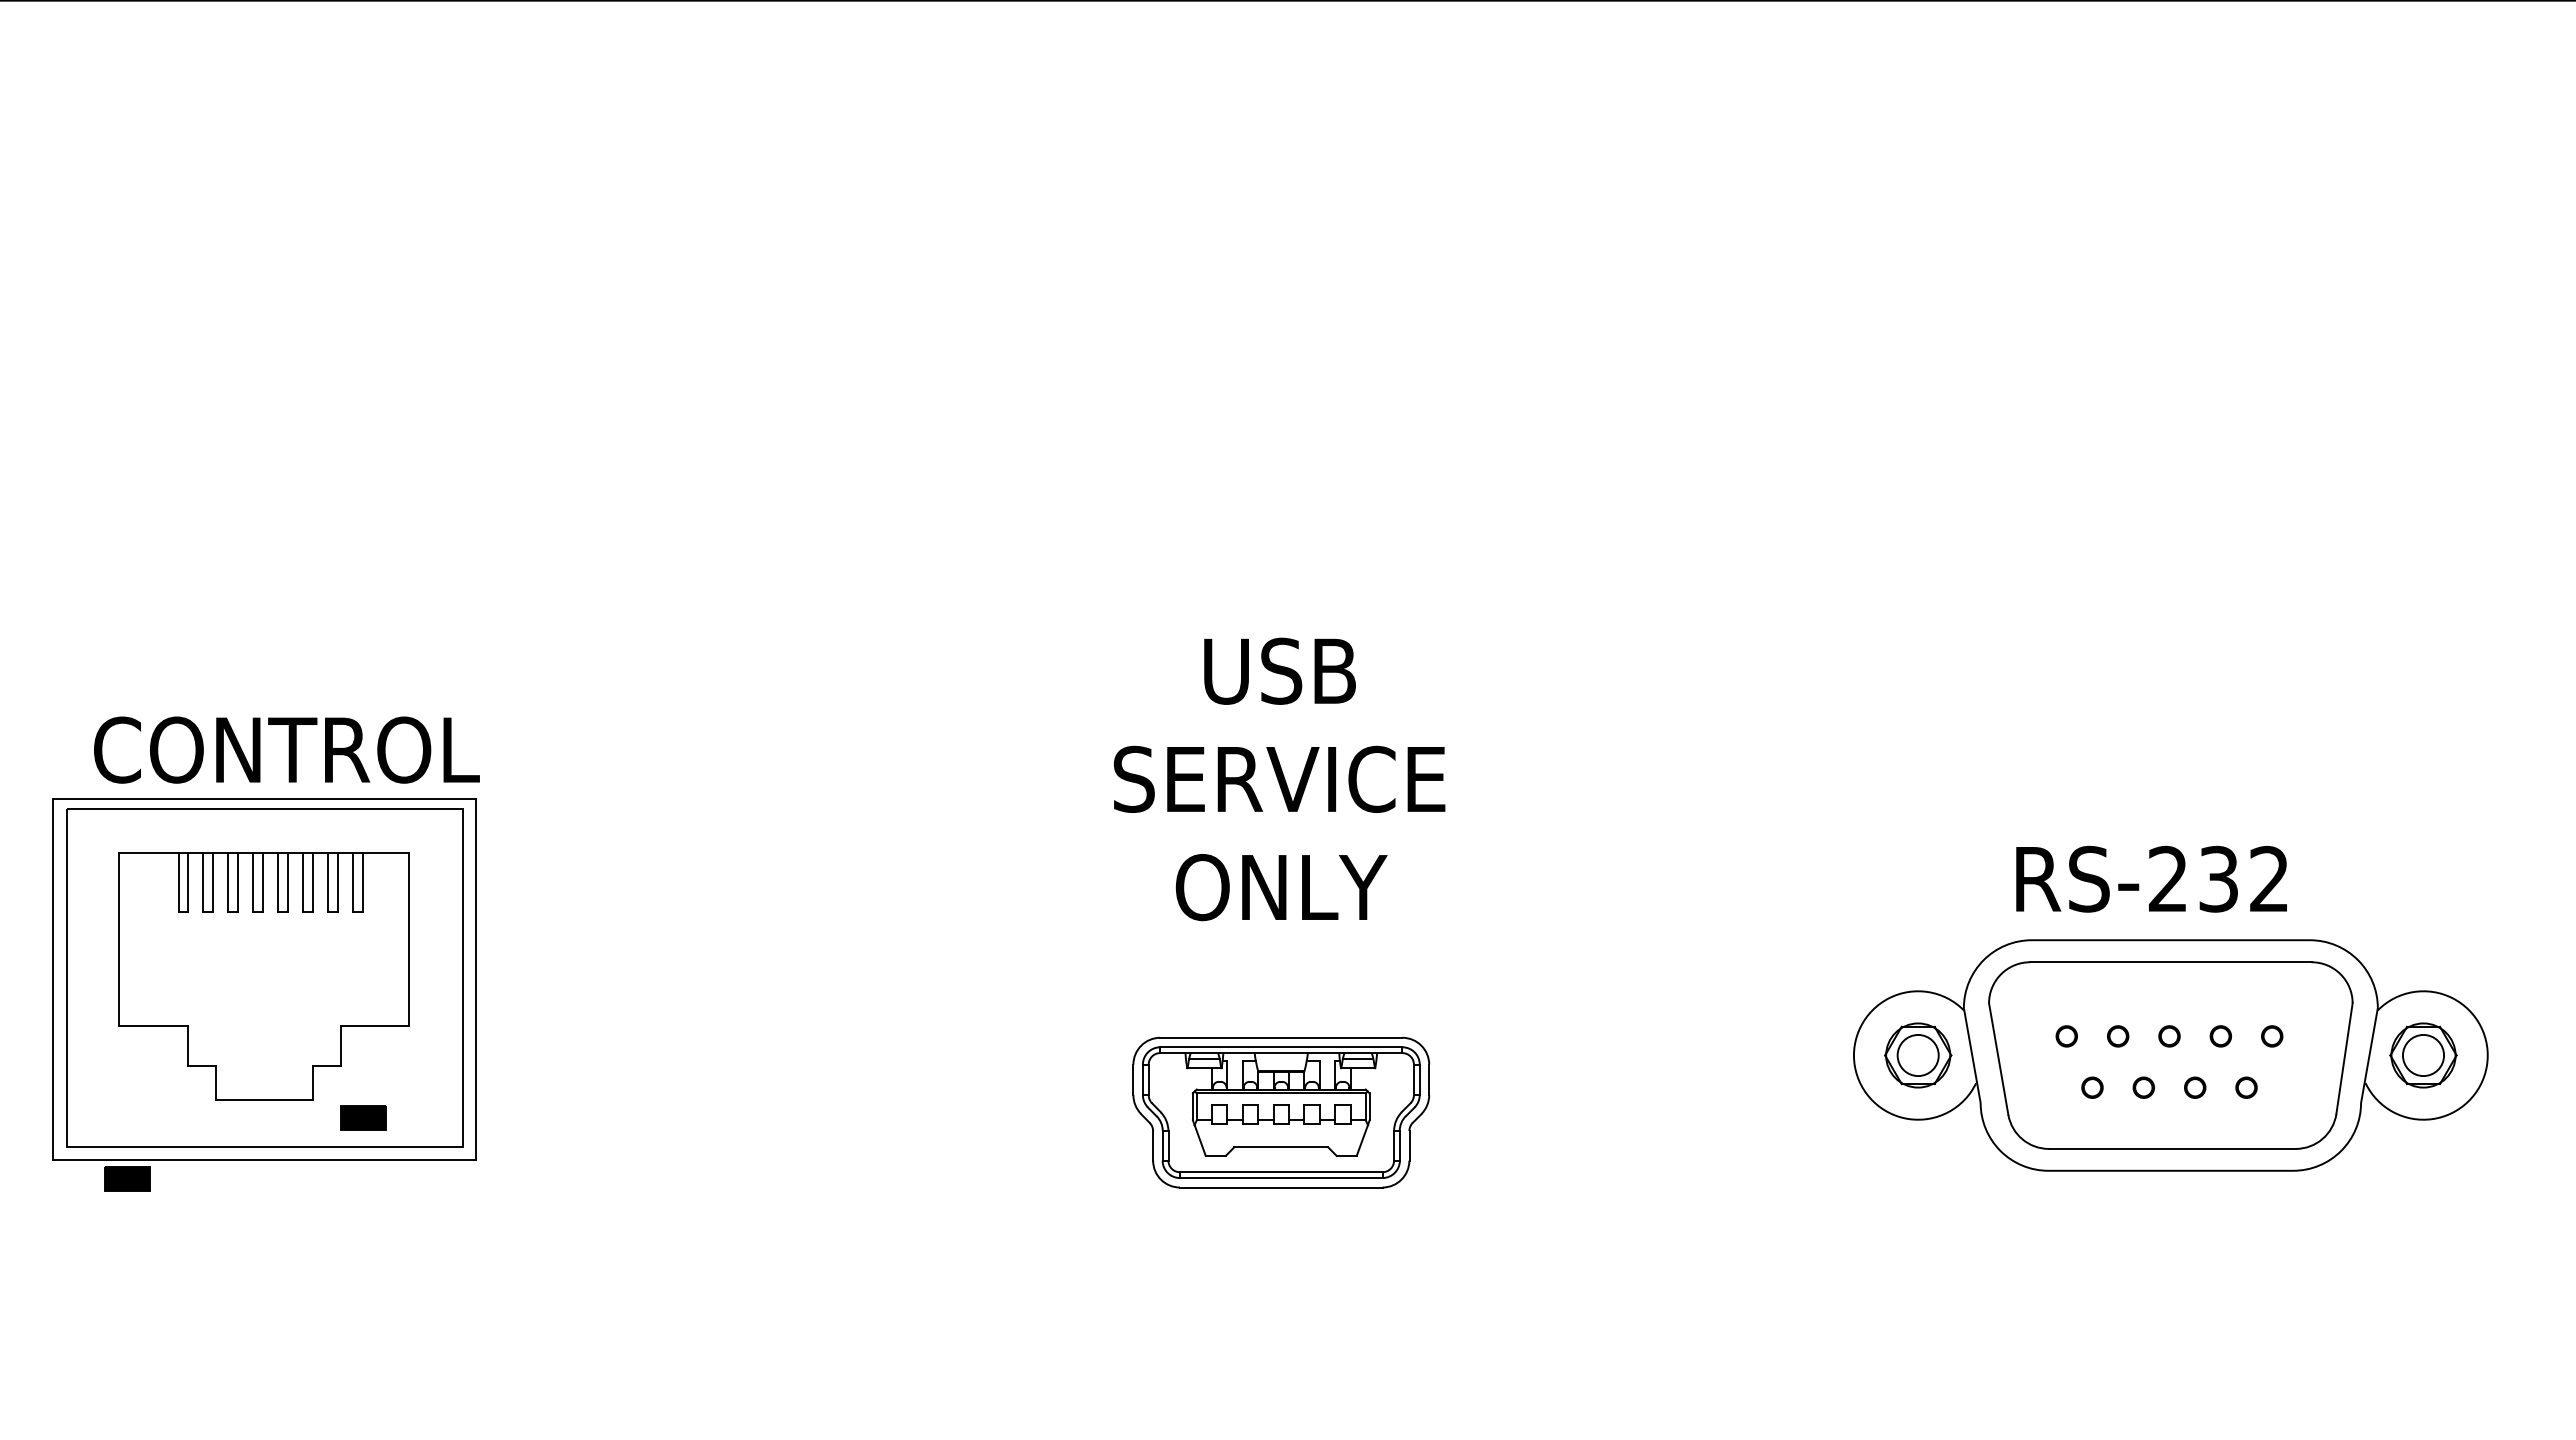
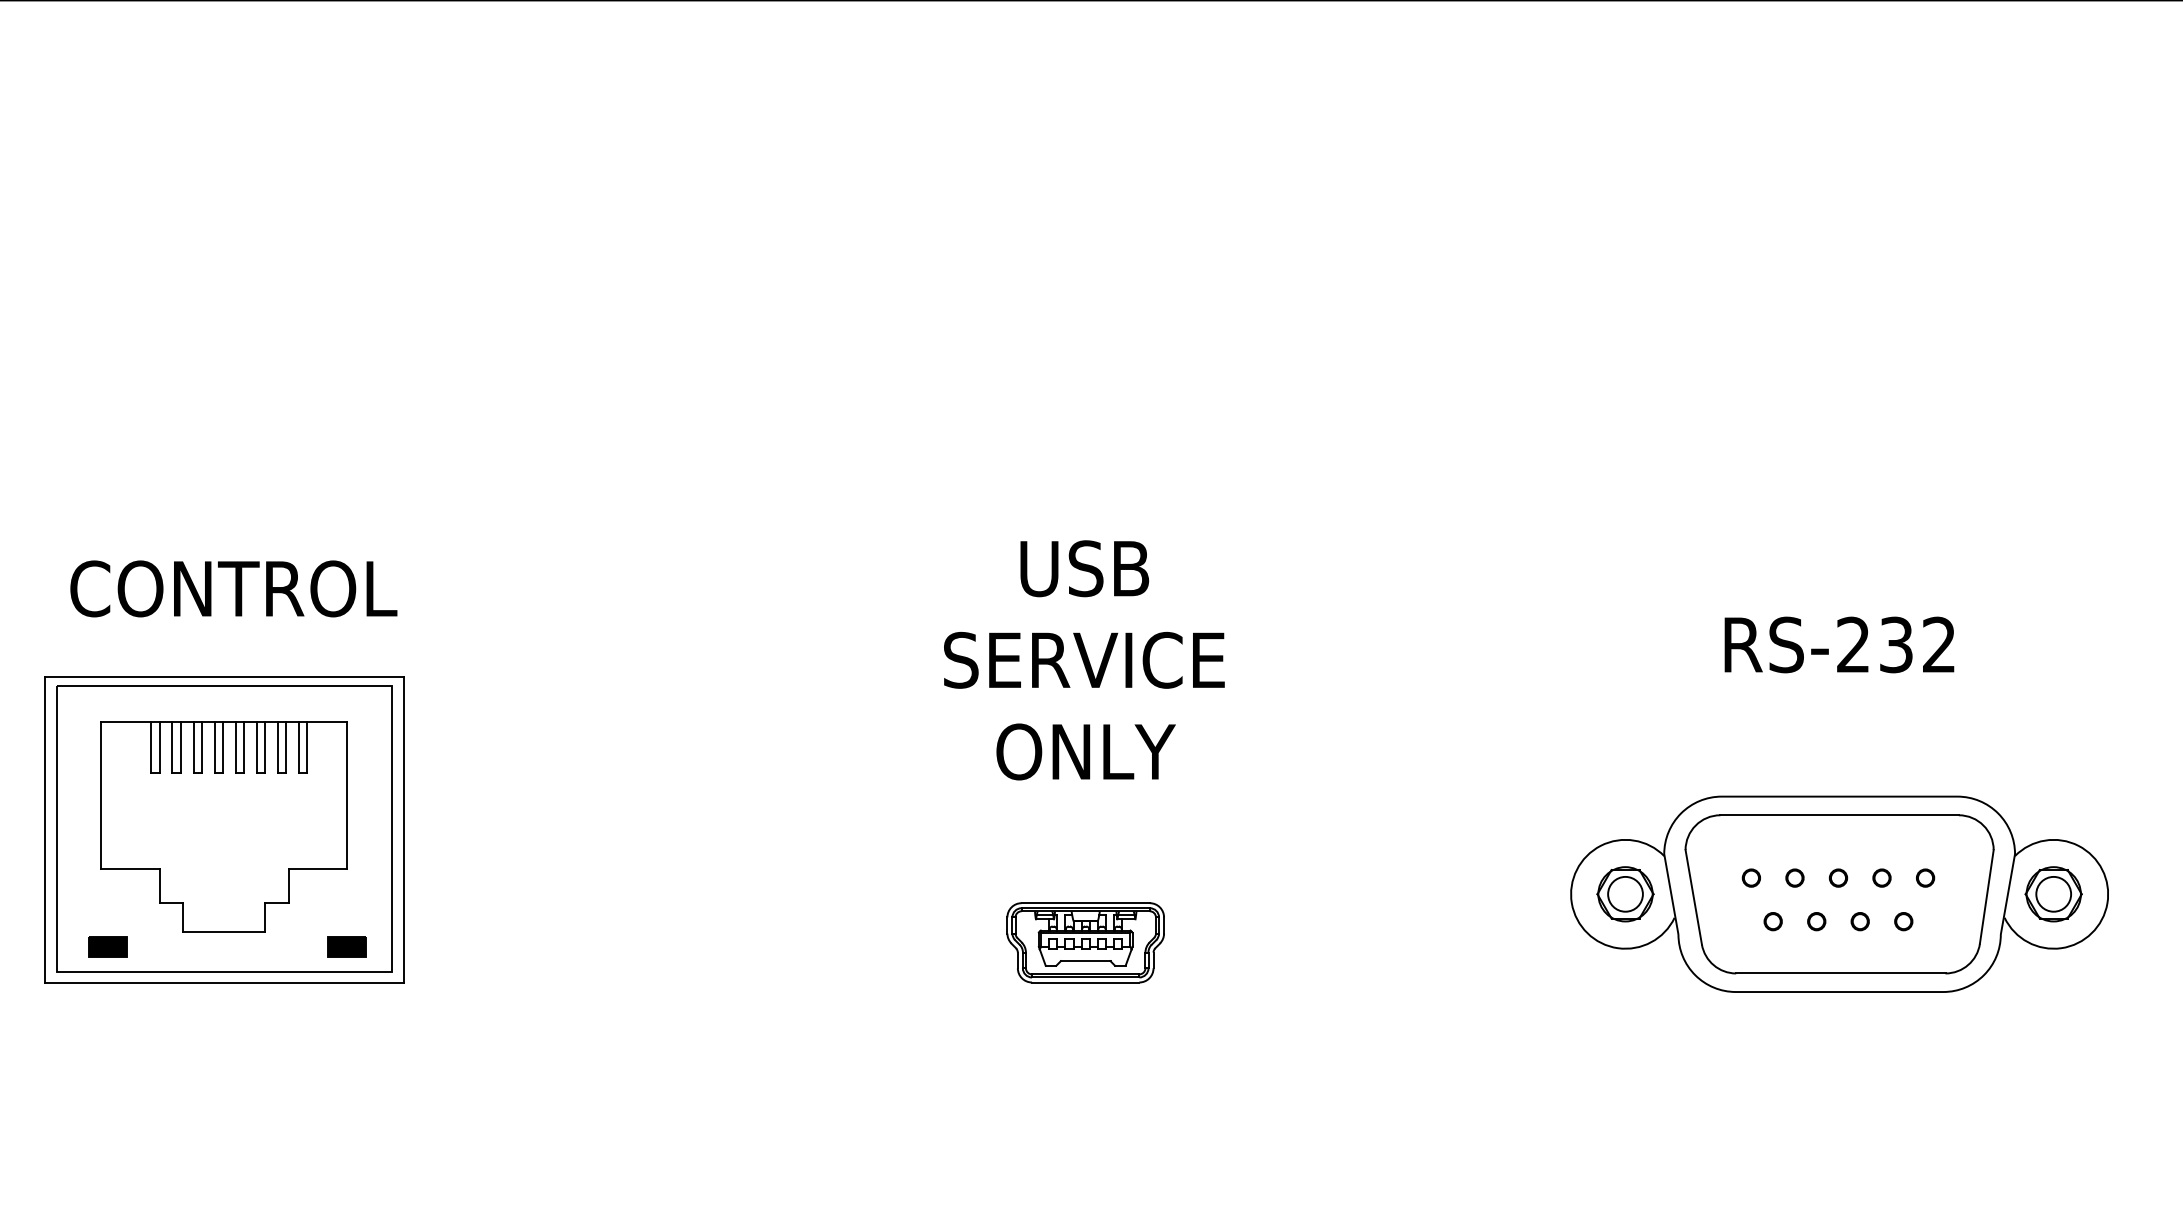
text: (286, 749) -> (233, 588), moved
text: (2151, 878) -> (1839, 644), moved
part: (1280, 1112) -> (1085, 942), size x0.62
part: (363, 1117) -> (347, 946), moved
part: (127, 1178) -> (108, 946), moved

